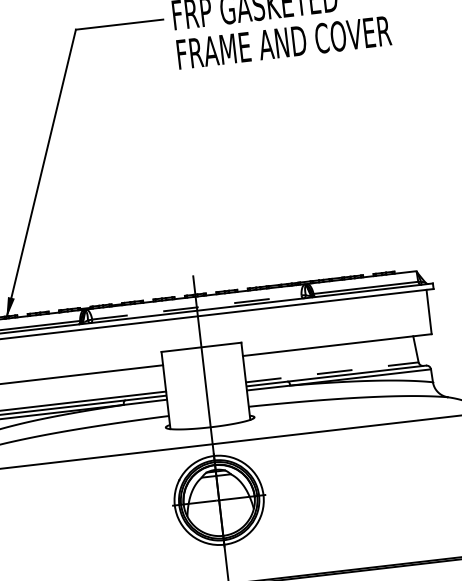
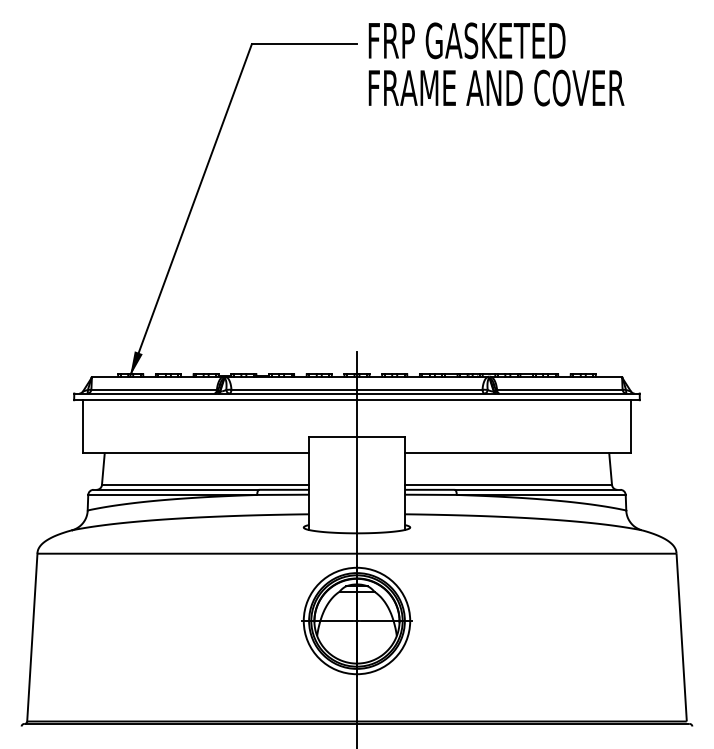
line: (197, 307) -> (357, 389), dashed -> solid
line: (332, 371) -> (508, 484), dashed -> solid

